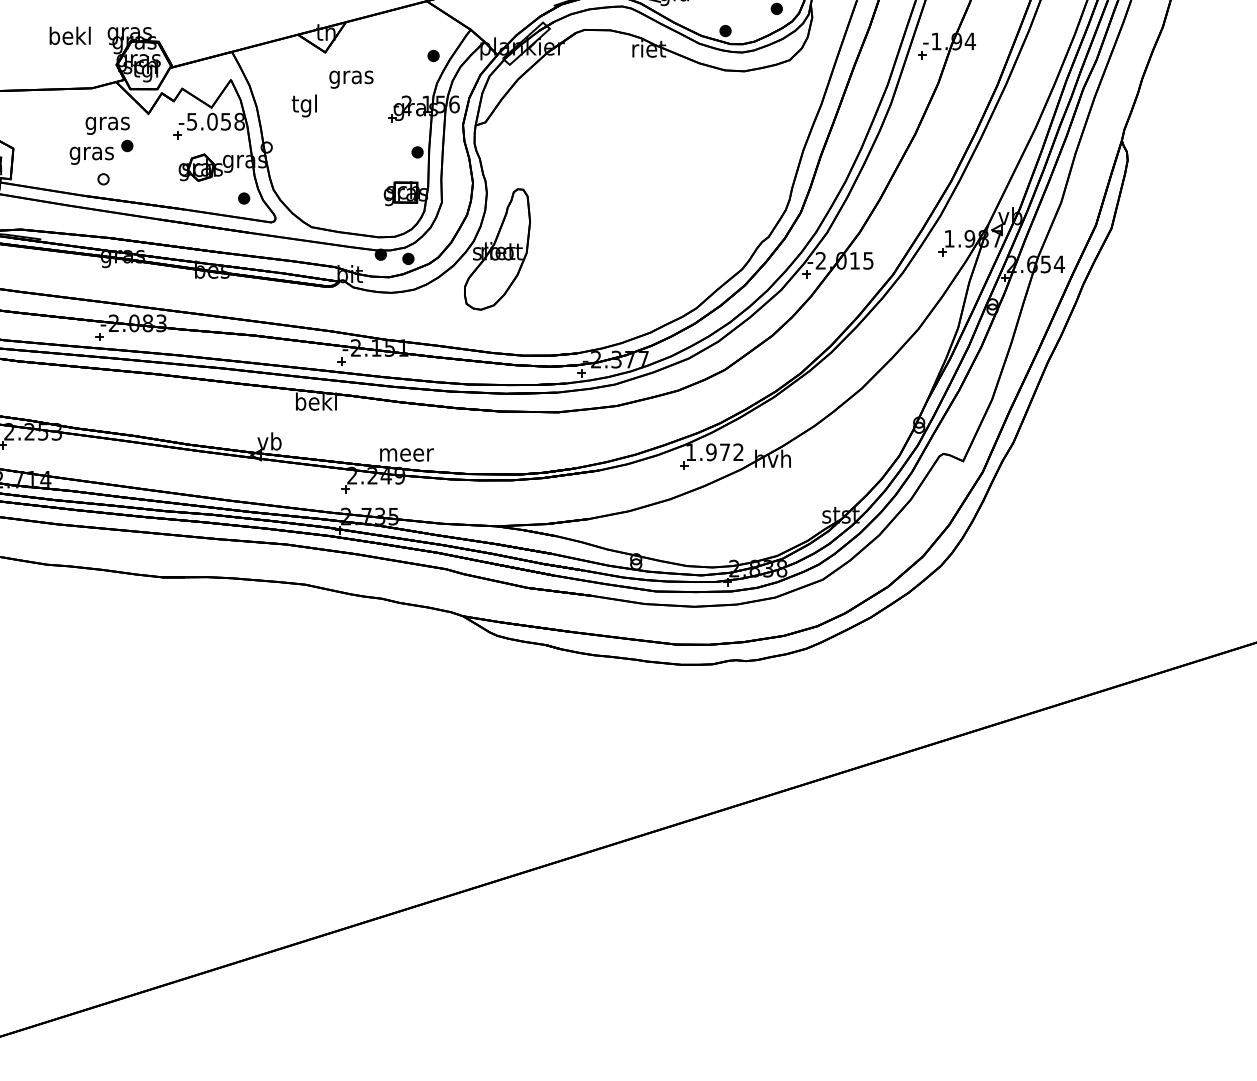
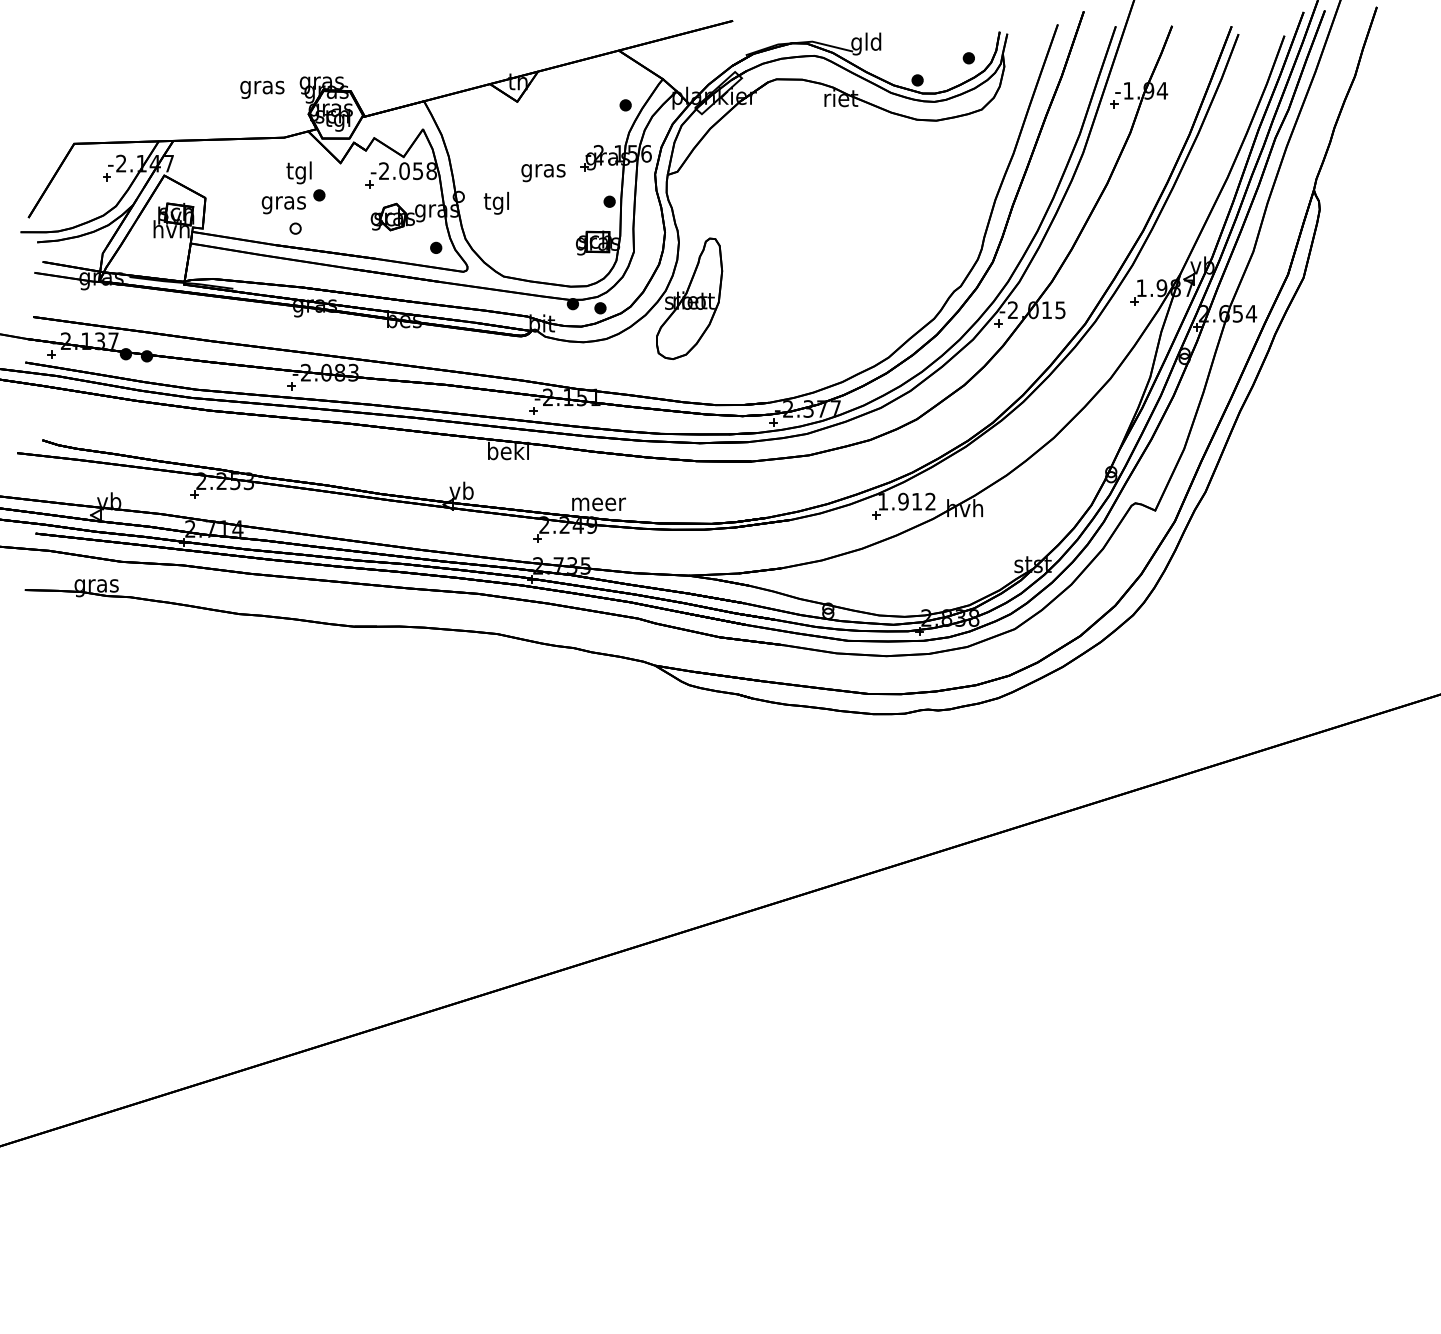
text: (70, 38) -> (262, 87), bekl -> gras
text: (351, 80) -> (543, 173), moved
text: (303, 105) -> (495, 202), moved
text: (192, 122) -> (384, 171), -5.058 -> -2.058
text: (107, 123) -> (299, 172), gras -> tgl
text: (725, 452) -> (917, 501), 1.972 -> 1.912

